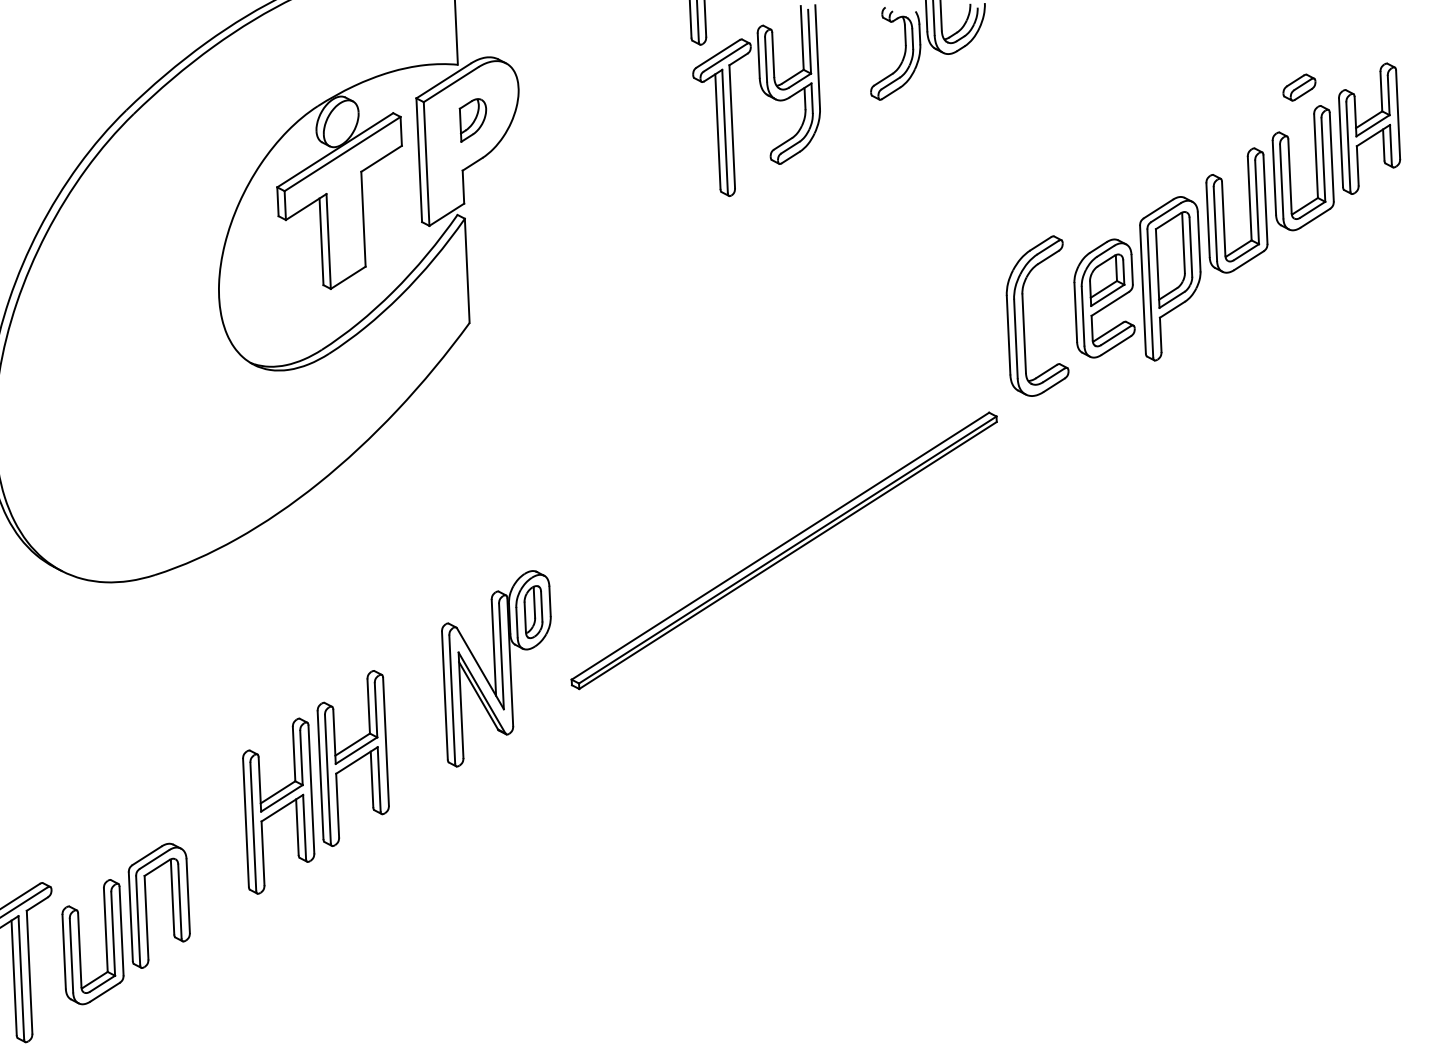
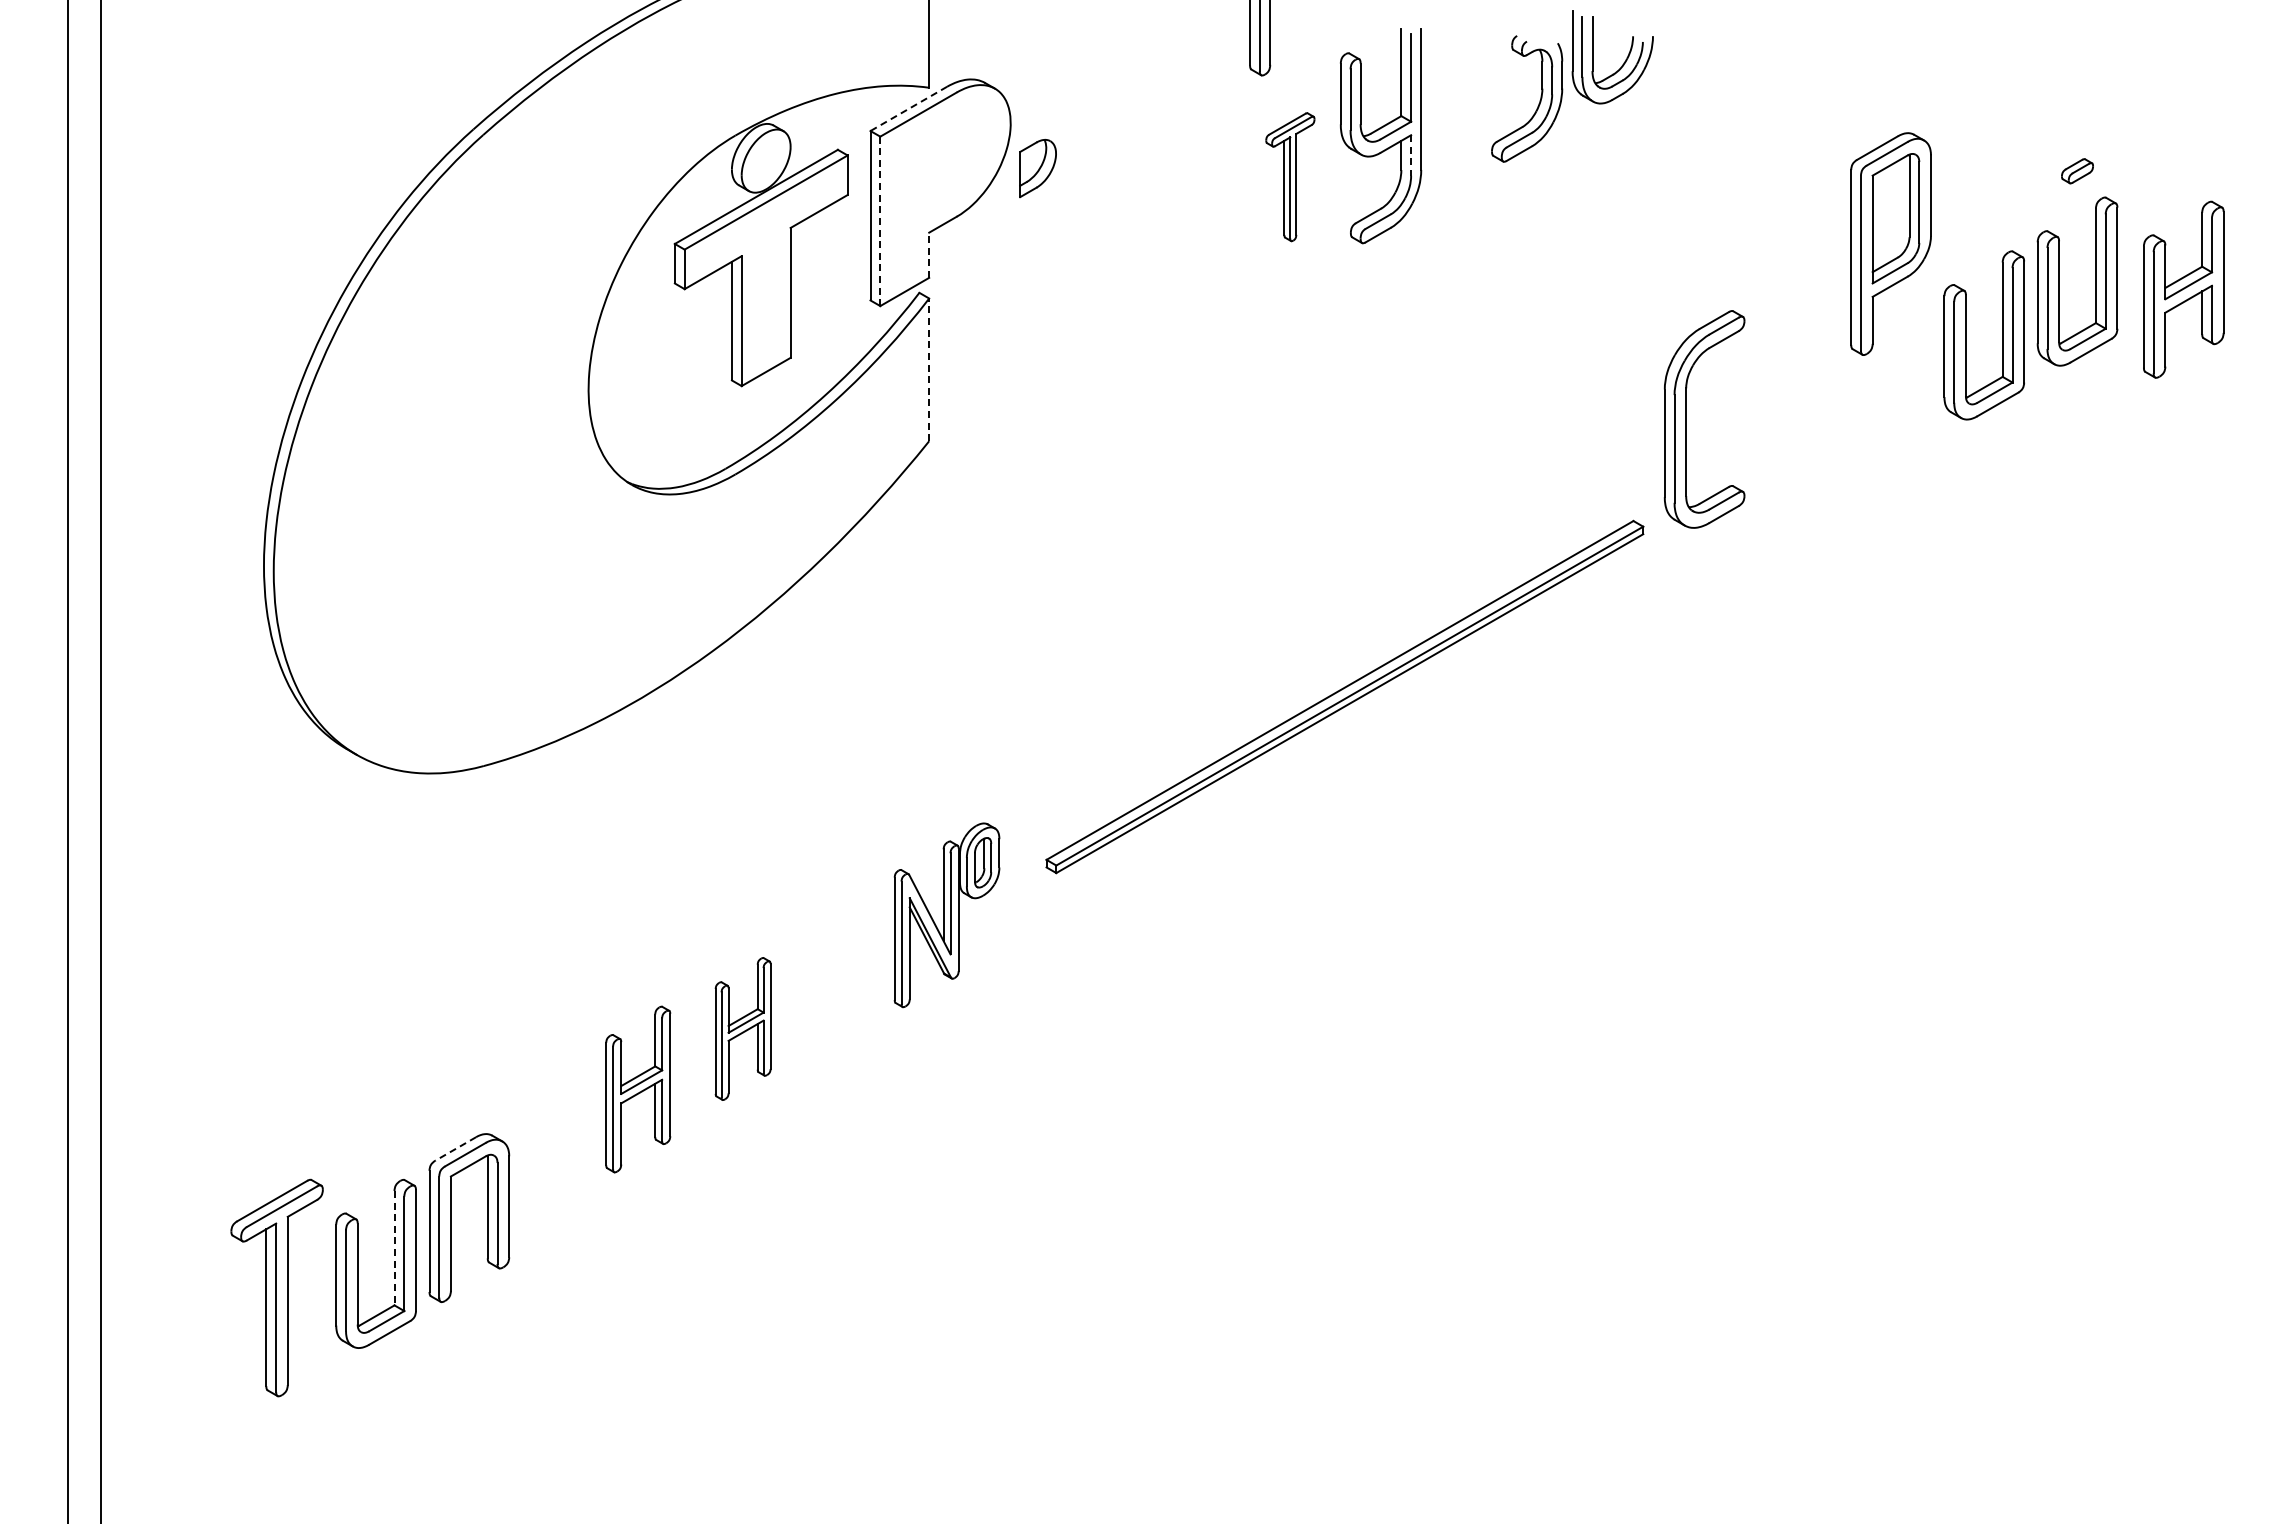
line: (443, 81) -> (908, 109), solid -> dashed
part: (1299, 87) -> (2077, 171), size x0.7
line: (812, 98) -> (1411, 155), solid -> dashed
part: (724, 117) -> (1290, 176), size x0.6
part: (473, 120) -> (1037, 168), moved
part: (1369, 128) -> (2183, 289), moved
line: (426, 164) -> (880, 221), solid -> dashed
line: (463, 187) -> (929, 255), solid -> dashed
line: (467, 270) -> (929, 369), solid -> dashed
part: (1171, 278) -> (1890, 243), moved
part: (1104, 298) -> (1797, 447), removed
part: (1023, 317) -> (1686, 419), moved
part: (783, 550) -> (1344, 696), moved
part: (497, 668) -> (946, 915), size x0.7
part: (352, 758) -> (742, 1028), size x0.6
part: (278, 806) -> (637, 1089), size x0.7
line: (147, 855) -> (455, 1148), solid -> dashed
line: (105, 930) -> (394, 1248), solid -> dashed

